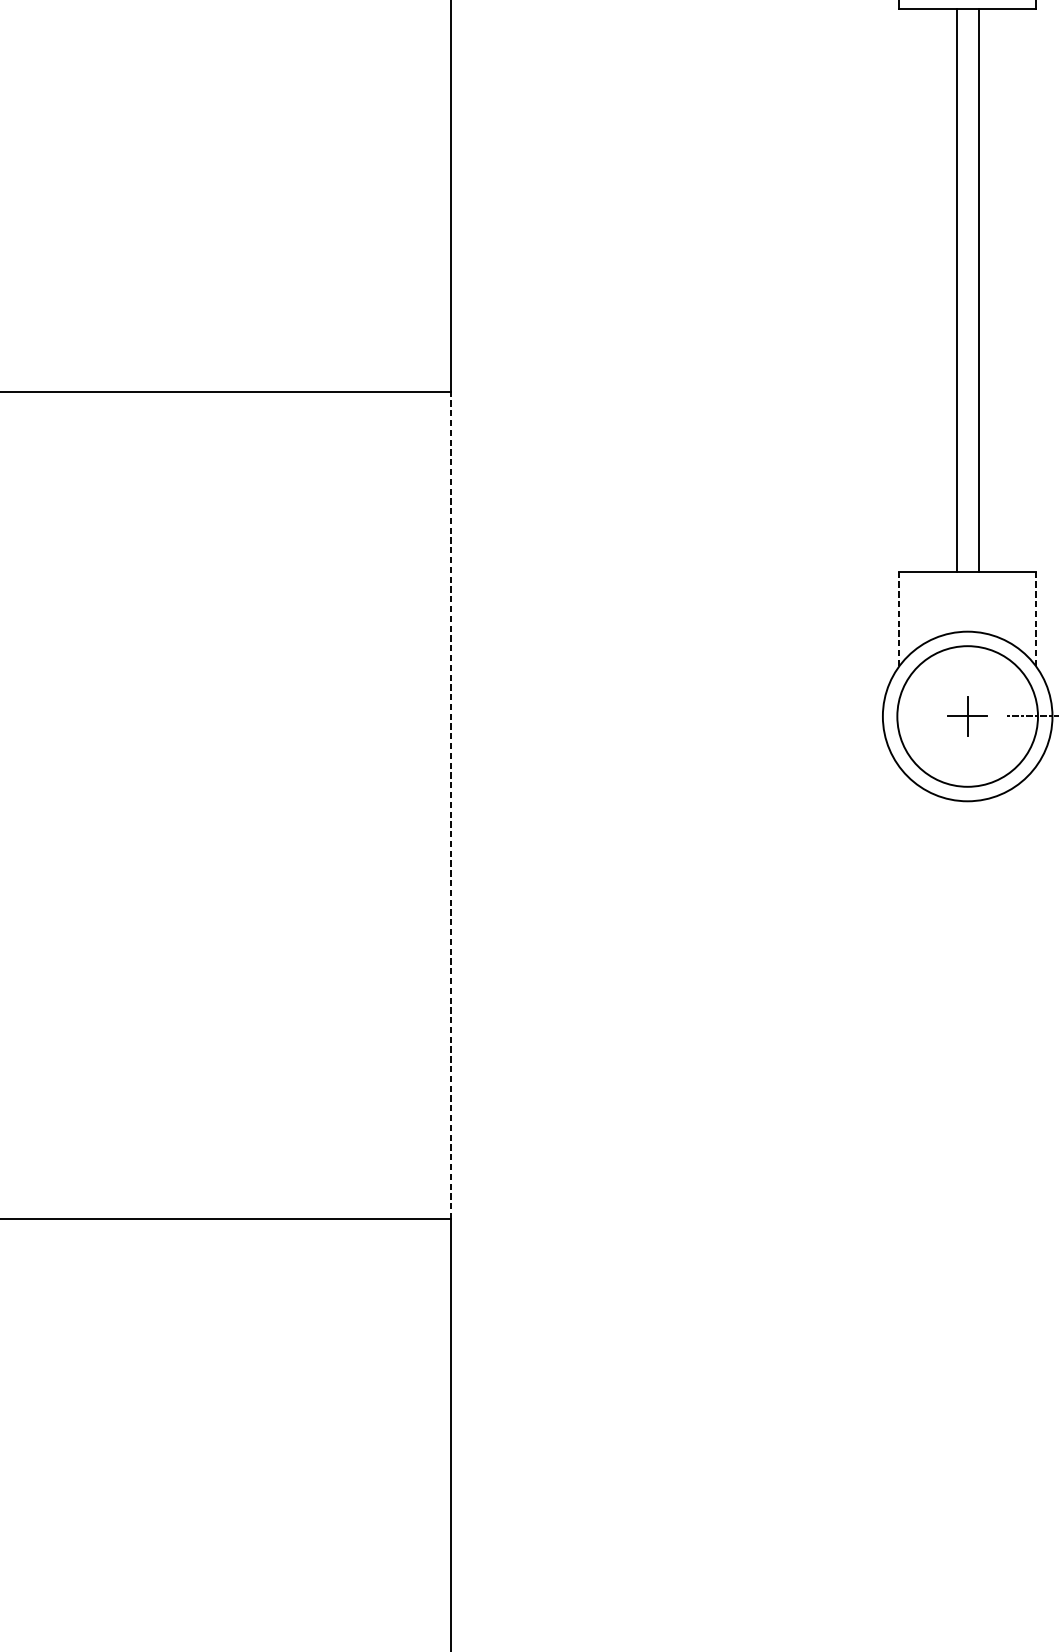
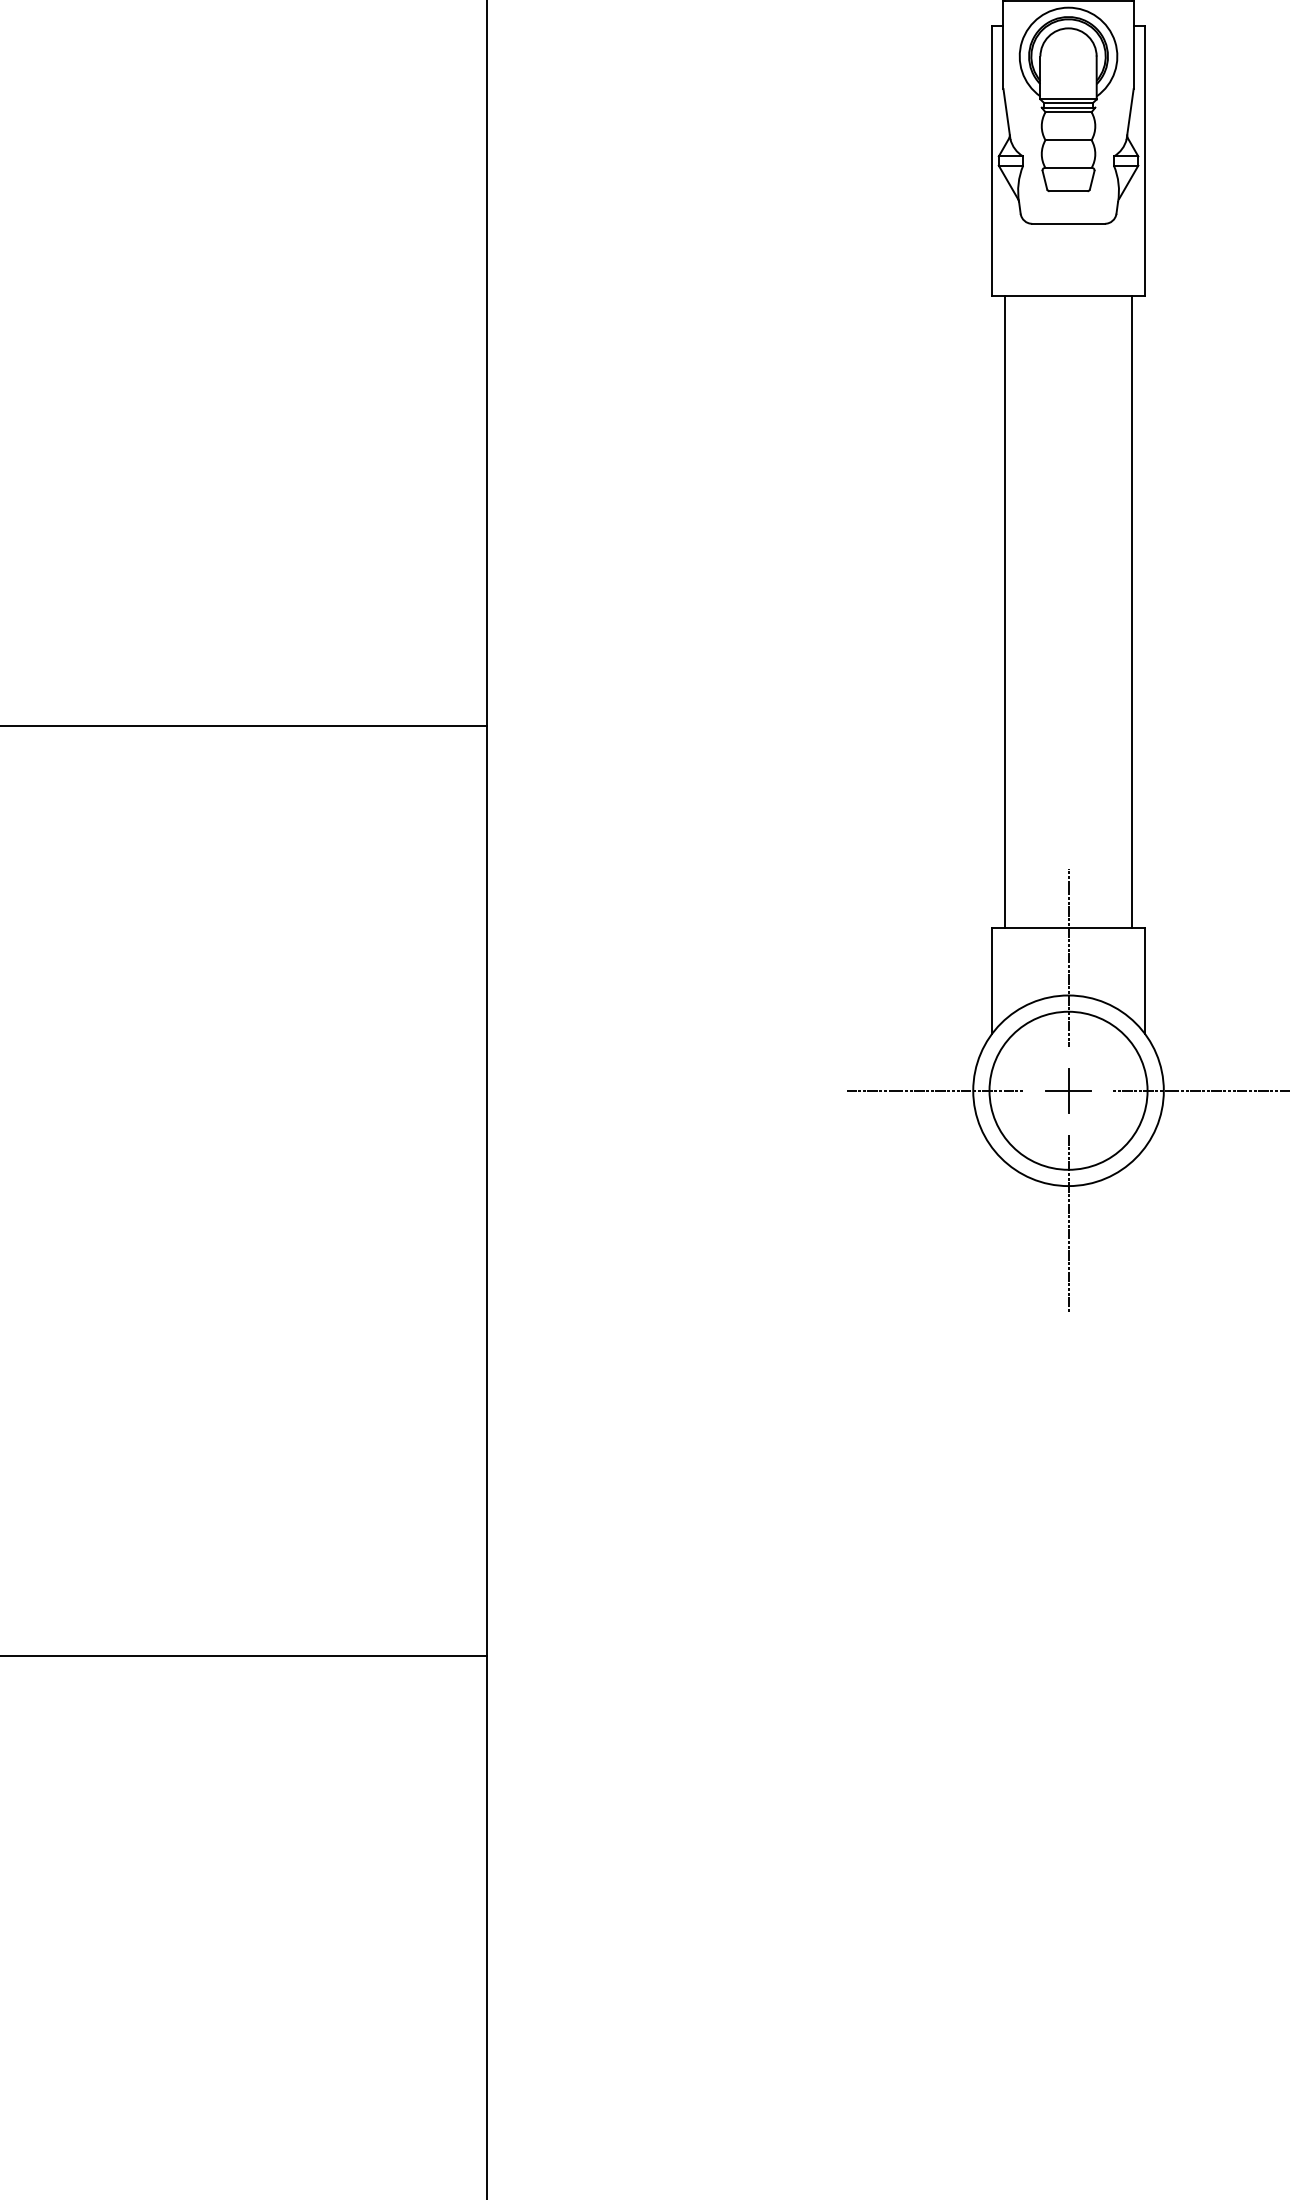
line: (956, 289) -> (1005, 611), moved
line: (978, 289) -> (1131, 611), moved
line: (967, 597) -> (1068, 957), added
line: (899, 619) -> (991, 981), dashed -> solid
line: (1036, 619) -> (1145, 981), dashed -> solid
line: (849, 716) -> (935, 1090), added
line: (450, 805) -> (487, 1190), dashed -> solid
line: (967, 834) -> (1068, 1223), added

